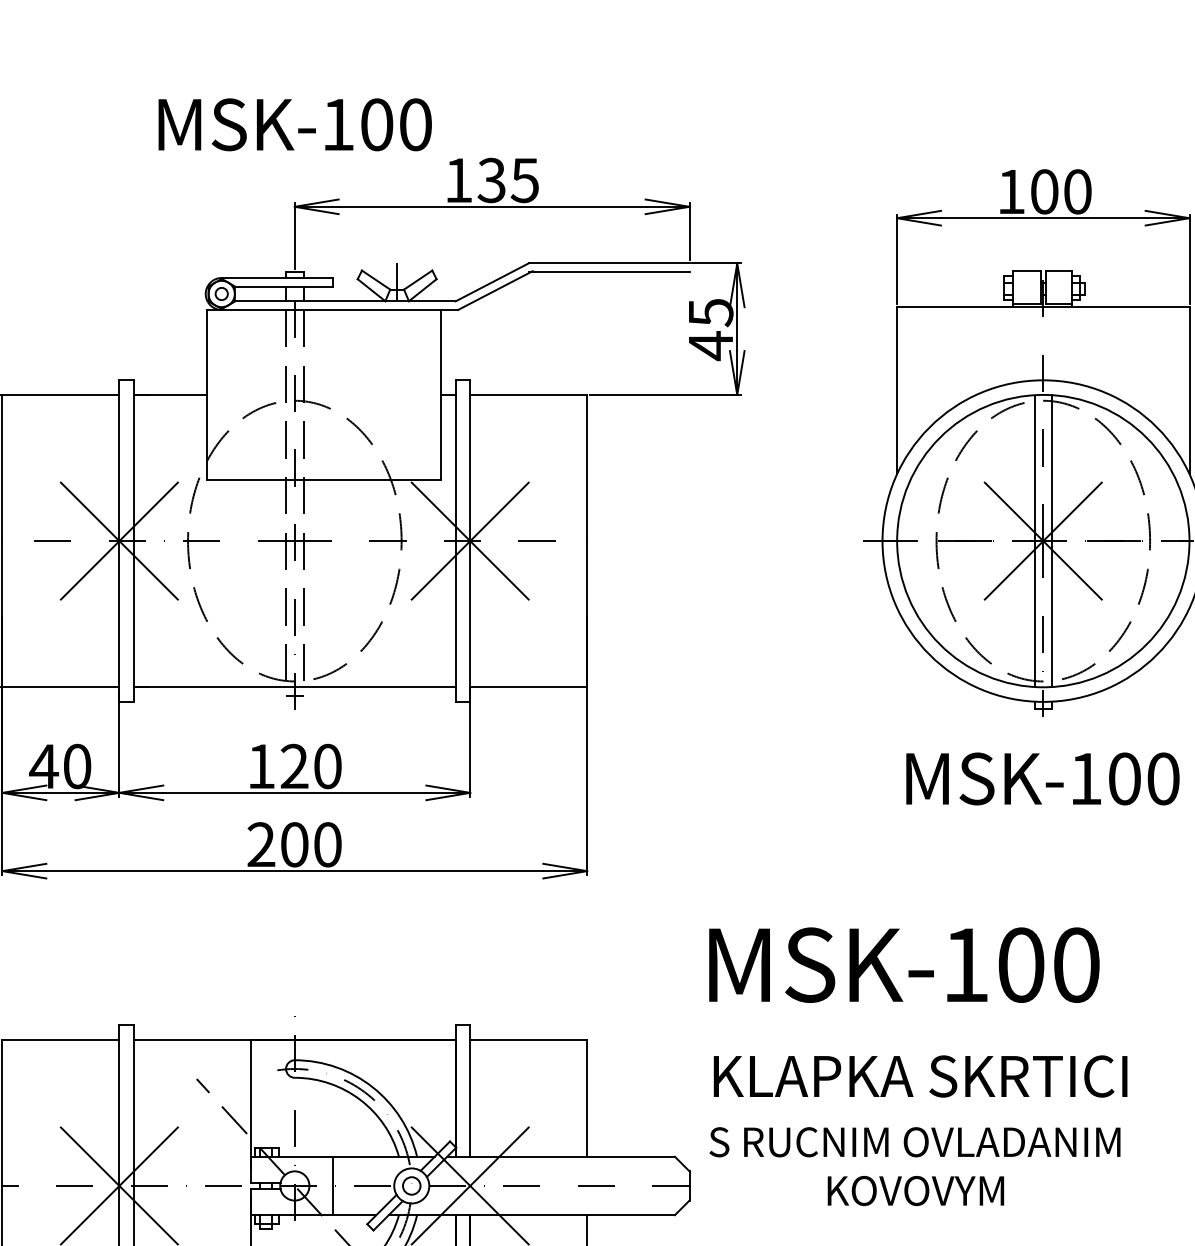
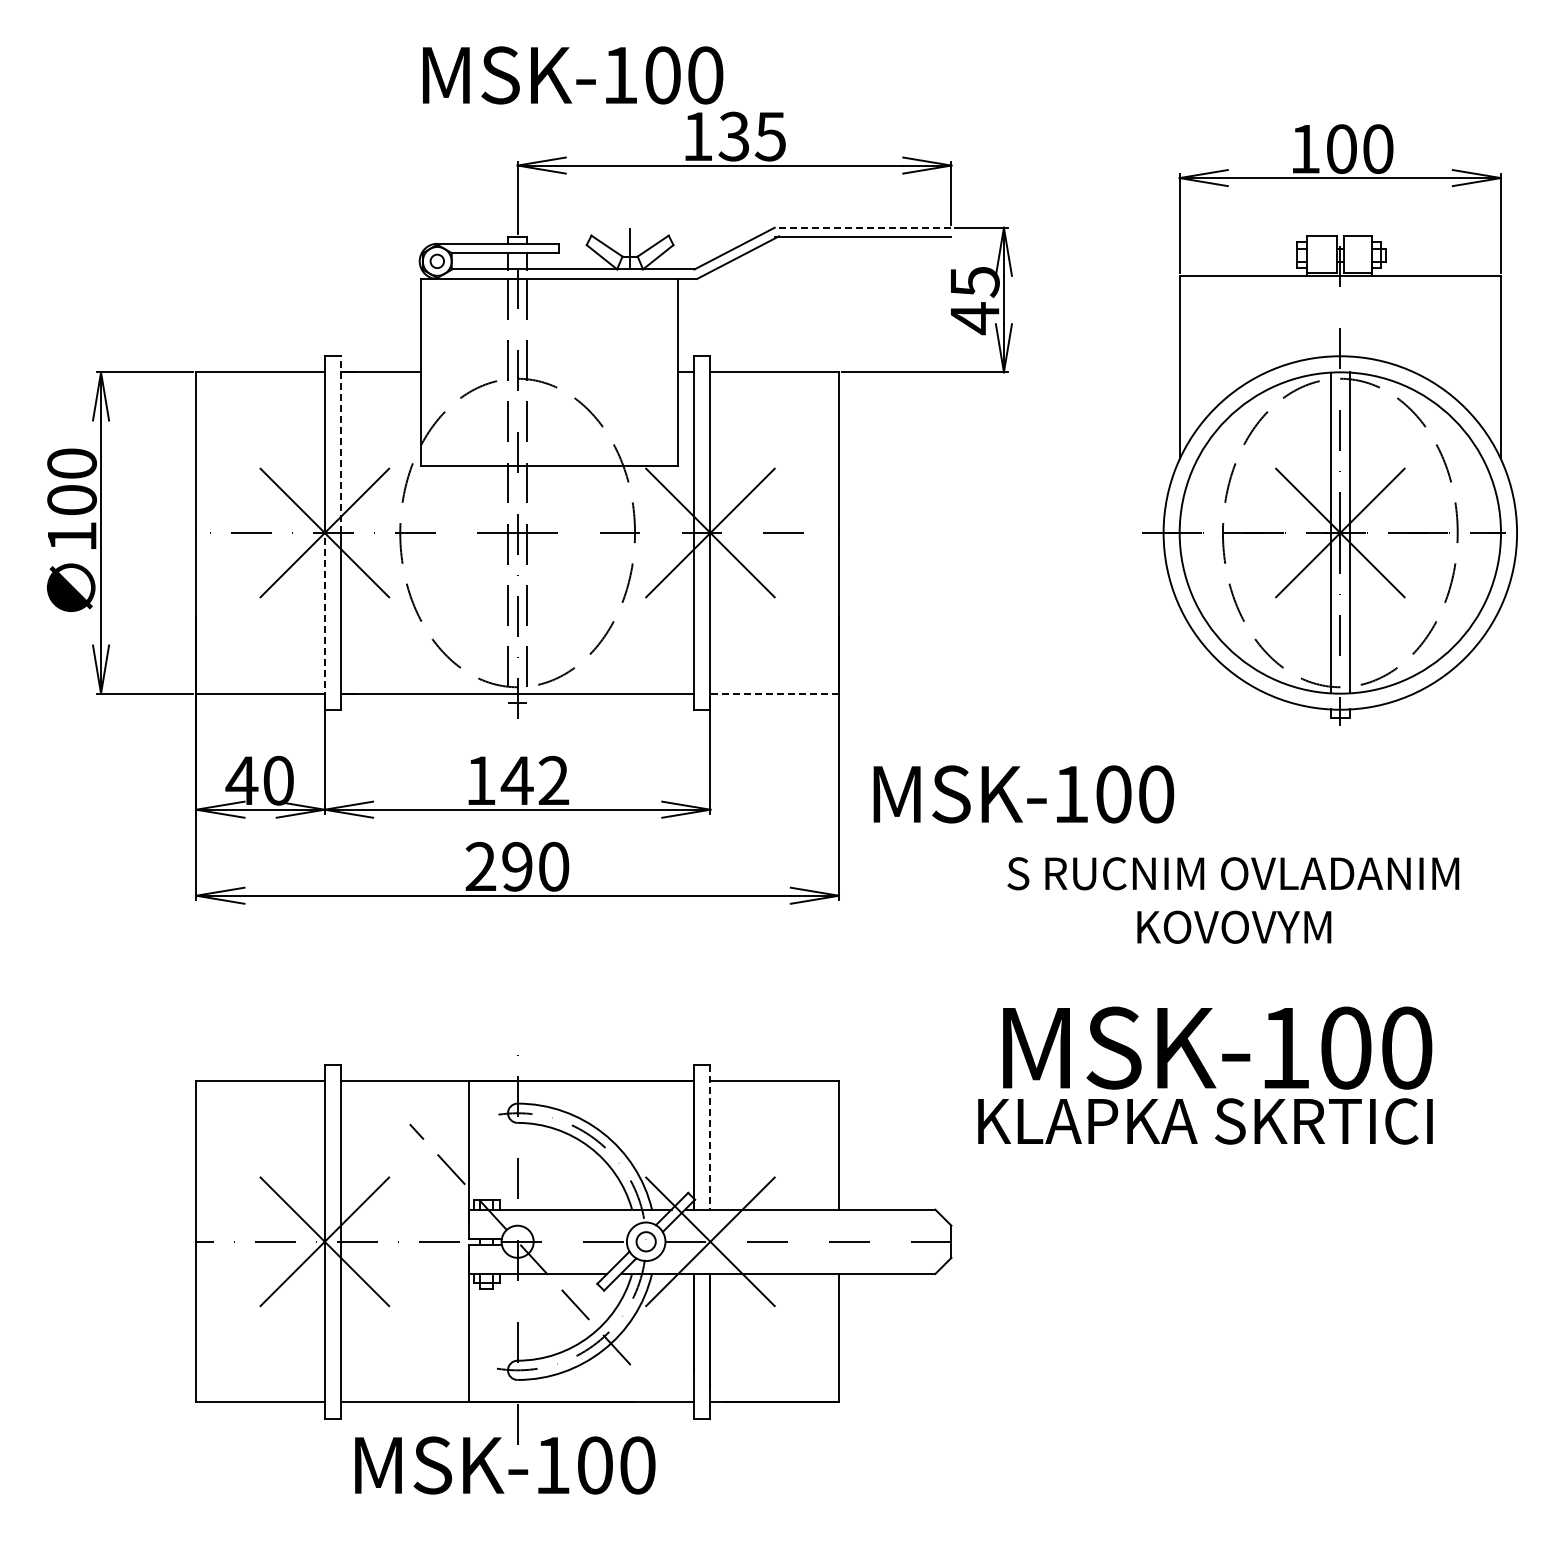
text: (295, 124) -> (573, 75), moved
line: (608, 263) -> (862, 227), solid -> dashed
line: (133, 460) -> (340, 444), solid -> dashed
line: (119, 620) -> (324, 620), solid -> dashed
line: (528, 687) -> (774, 693), solid -> dashed
text: (310, 766) -> (534, 780), 120 -> 142
text: (1042, 779) -> (1023, 794), moved
text: (294, 844) -> (517, 866), 200 -> 290
text: (904, 964) -> (1217, 1047), moved
line: (470, 1091) -> (710, 1137), solid -> dashed
text: (915, 1166) -> (1233, 900), moved
line: (332, 1185) -> (559, 1241), removed

